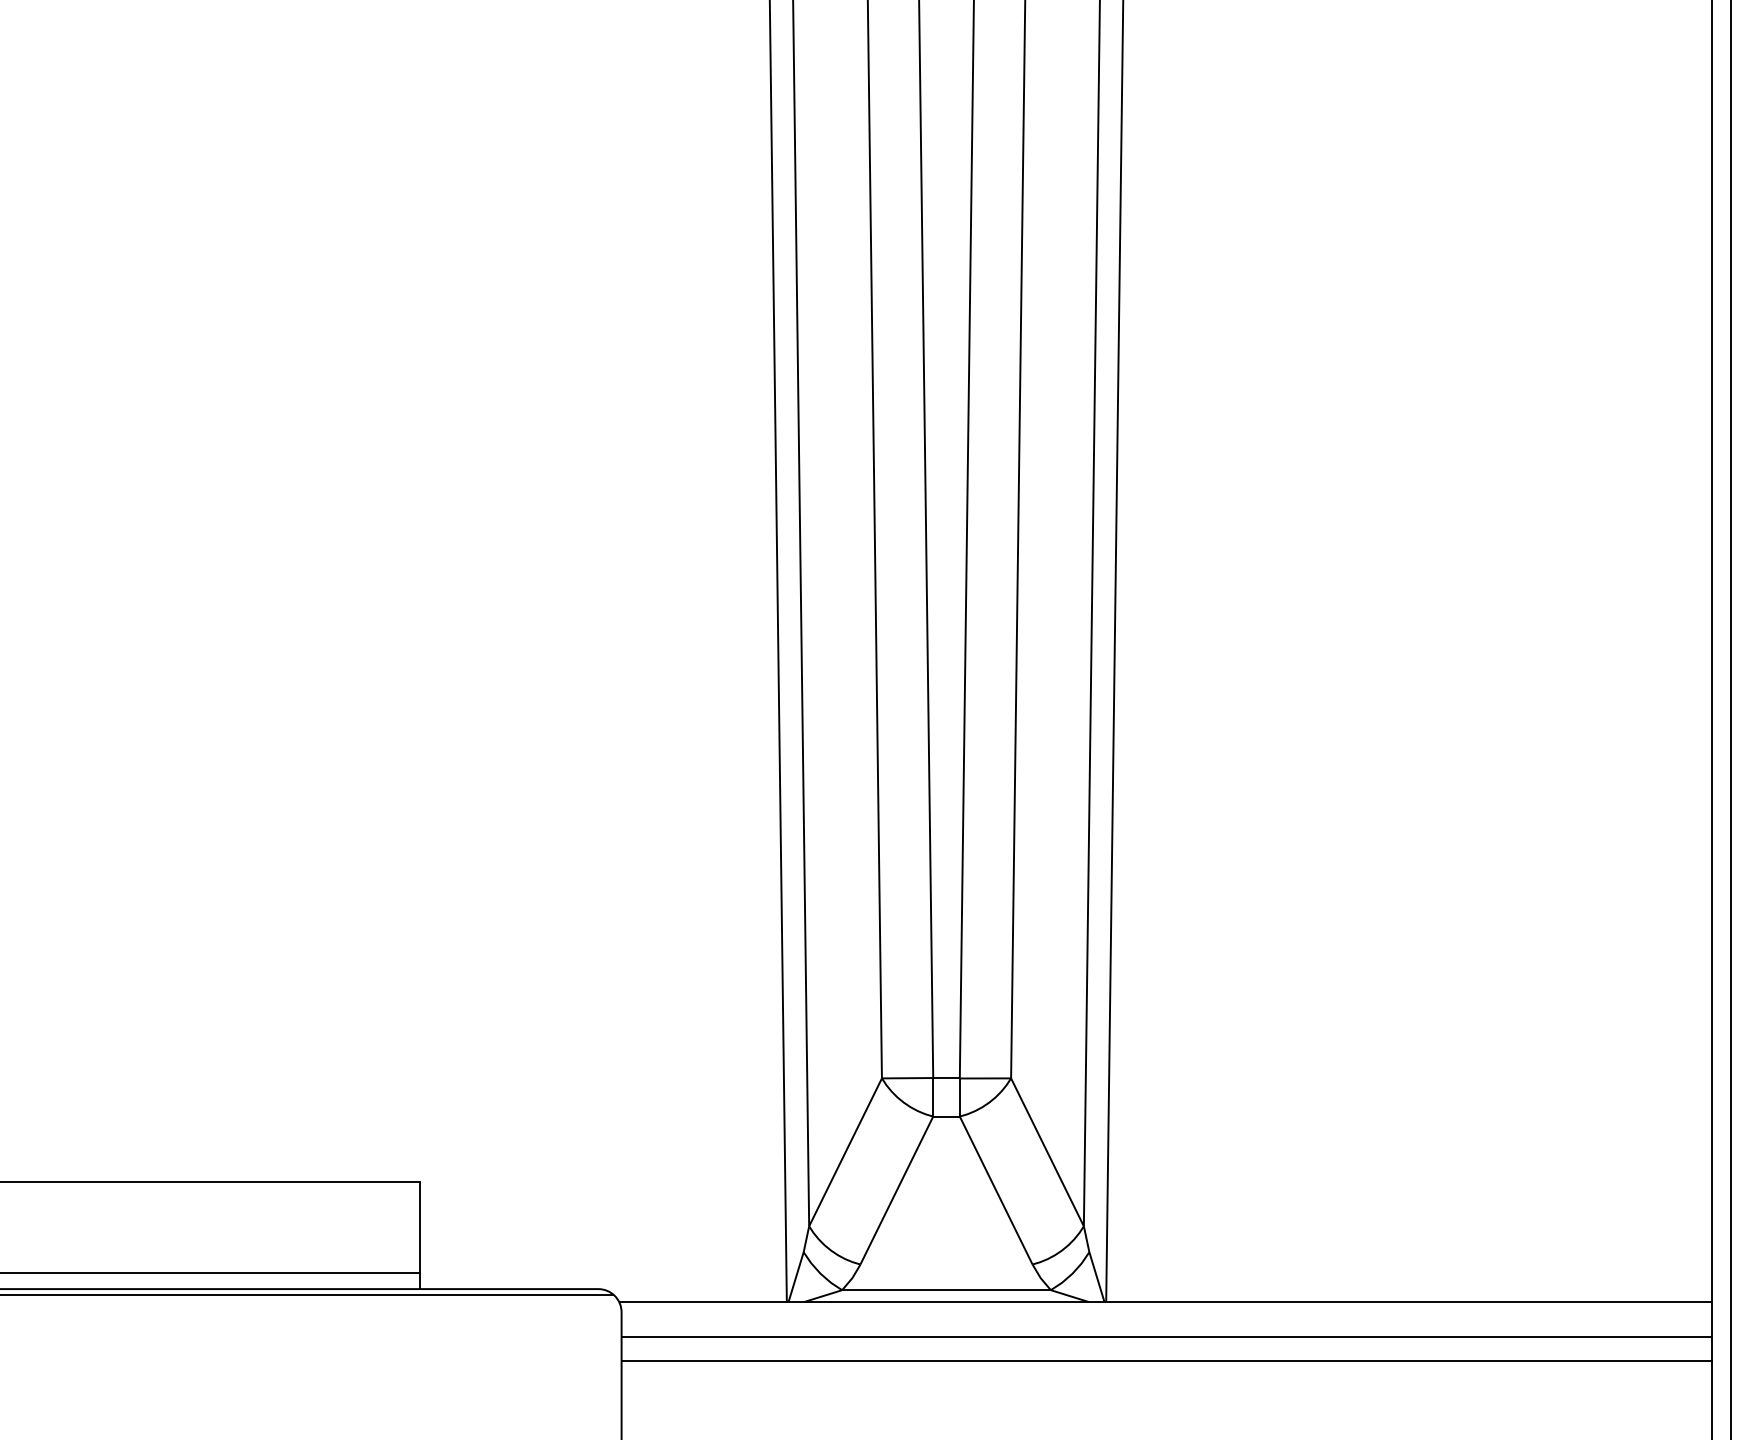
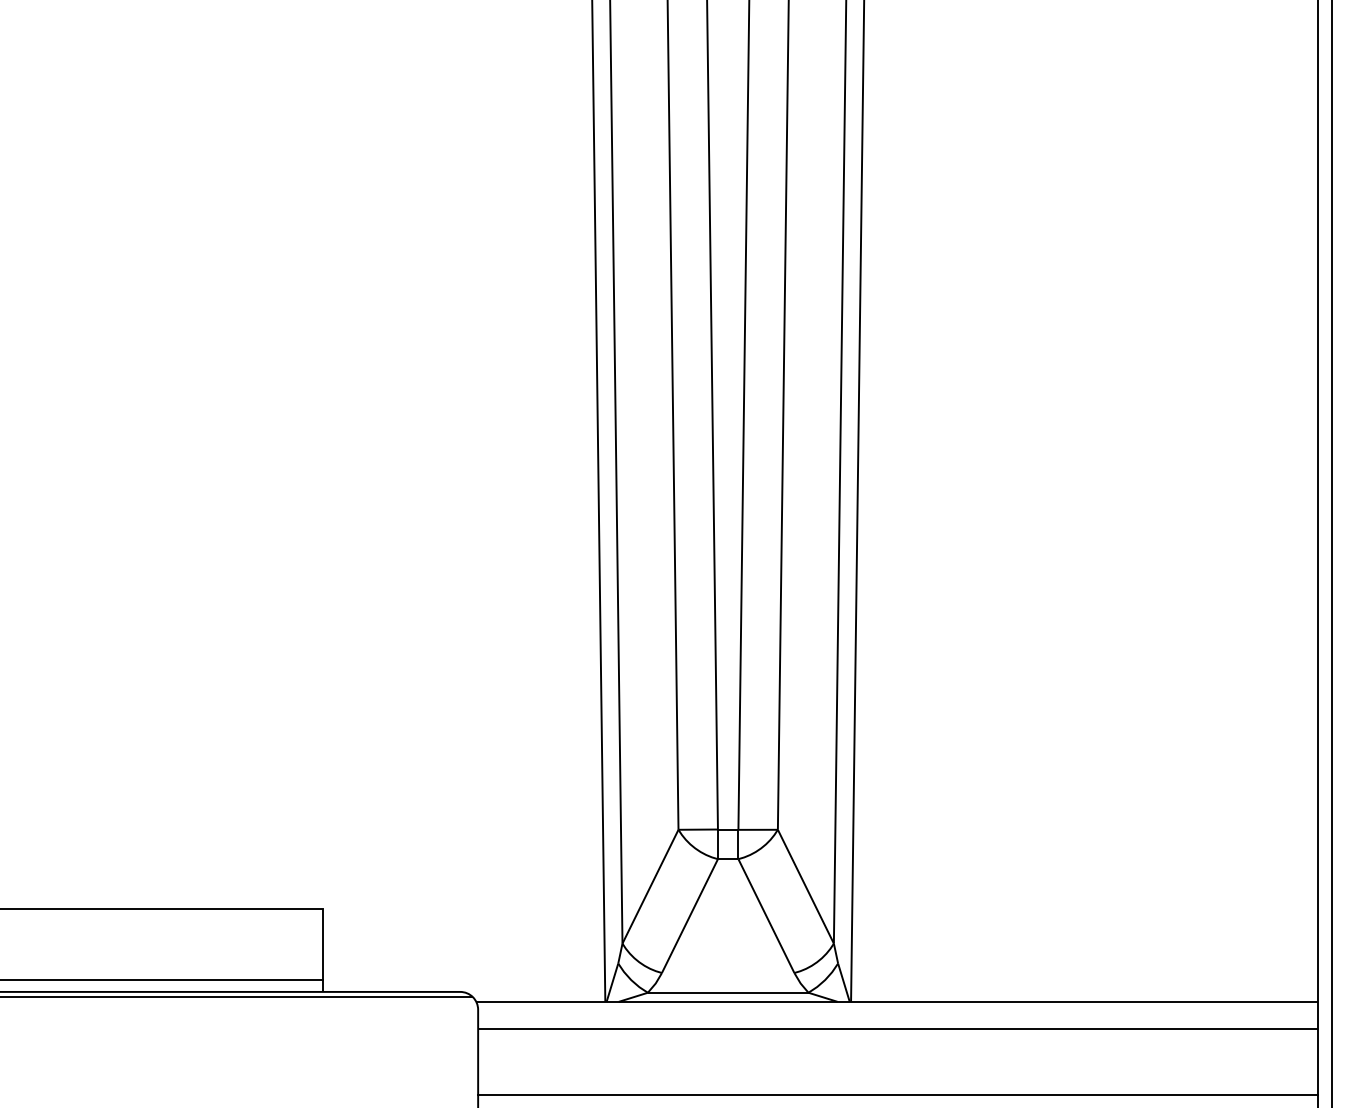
line: (1166, 1361) -> (897, 1095), moved

